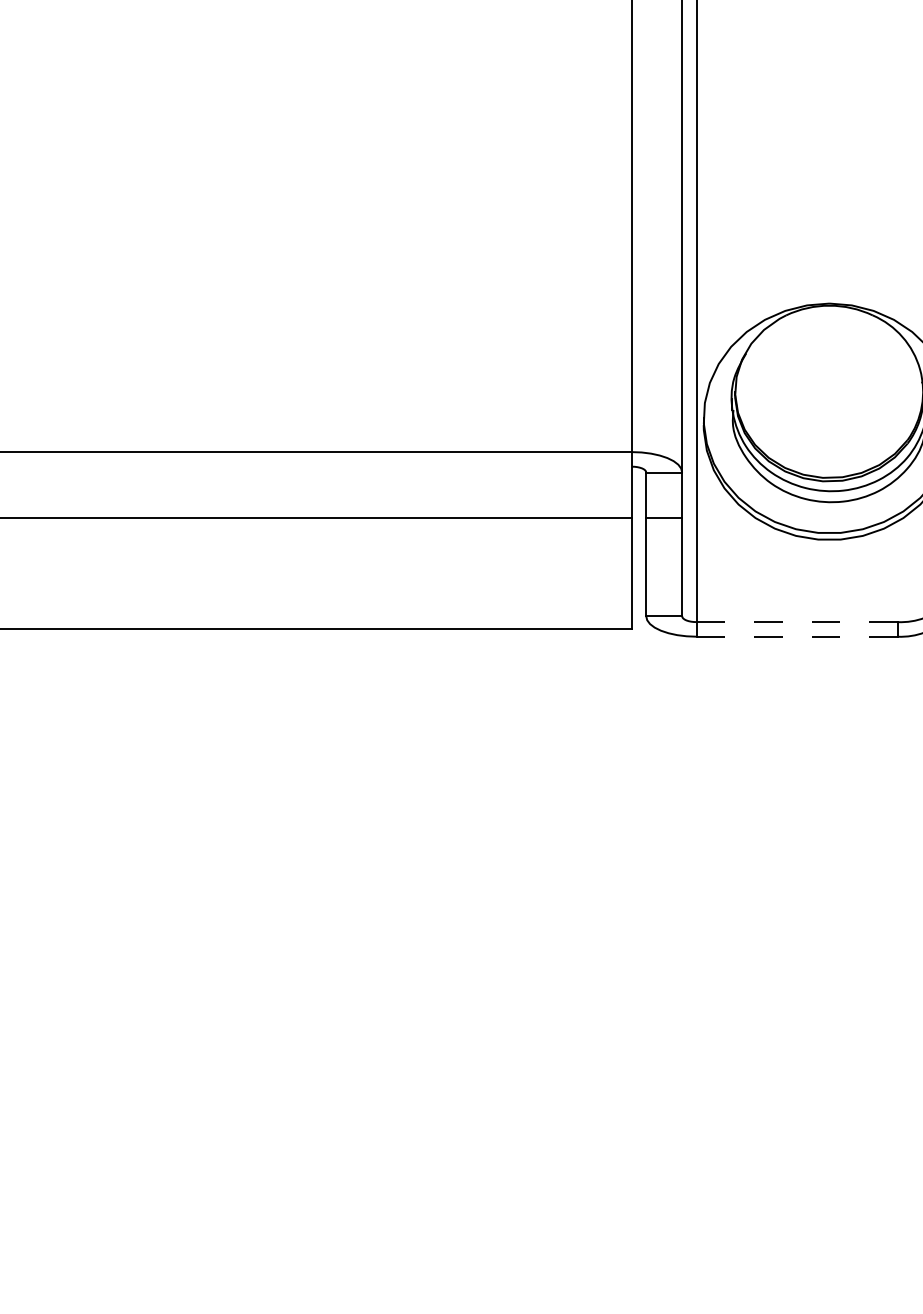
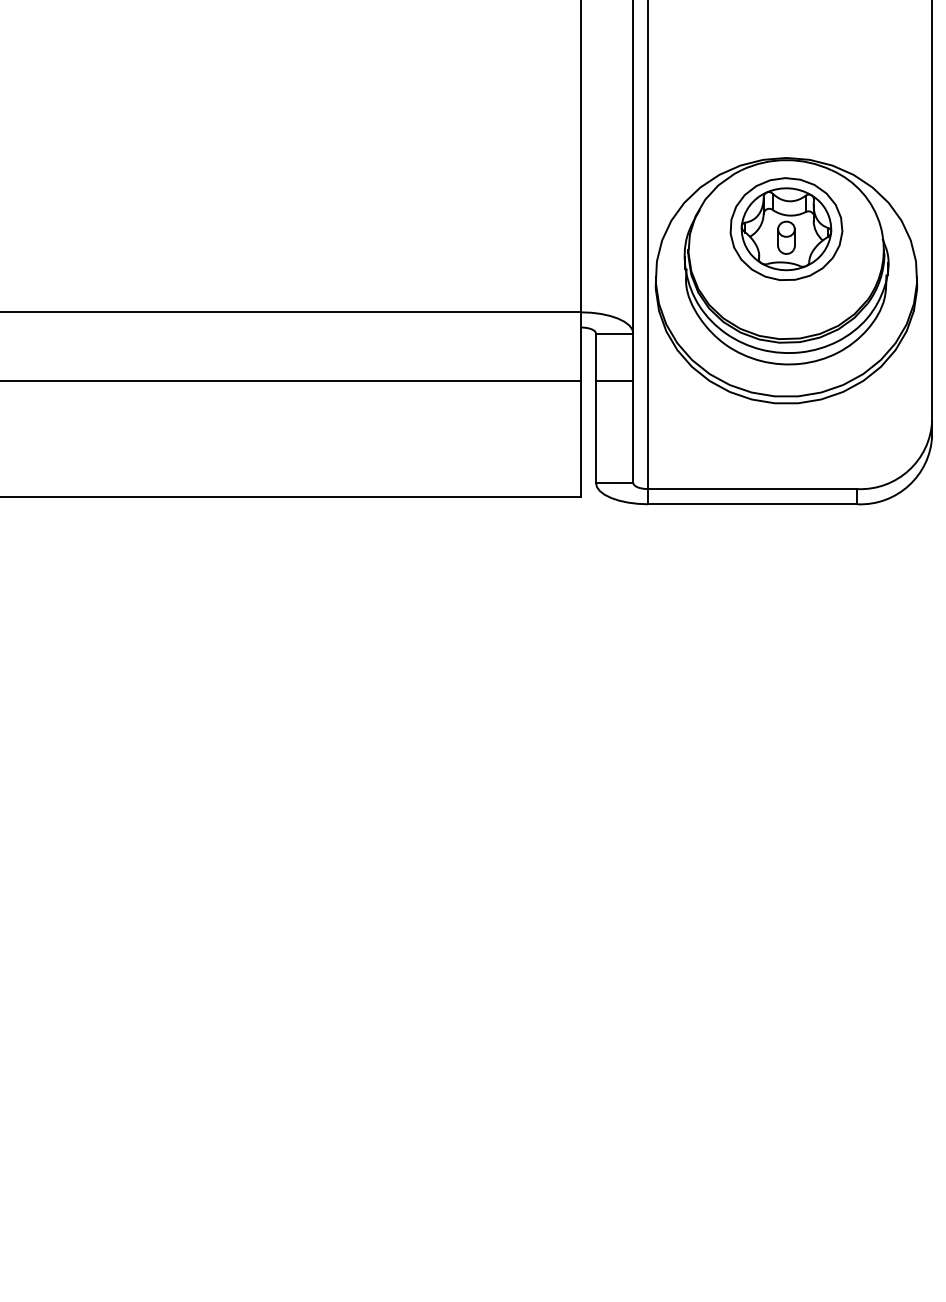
part: (829, 371) -> (786, 228), added
line: (797, 622) -> (753, 489), dashed -> solid
line: (797, 636) -> (753, 504), dashed -> solid

